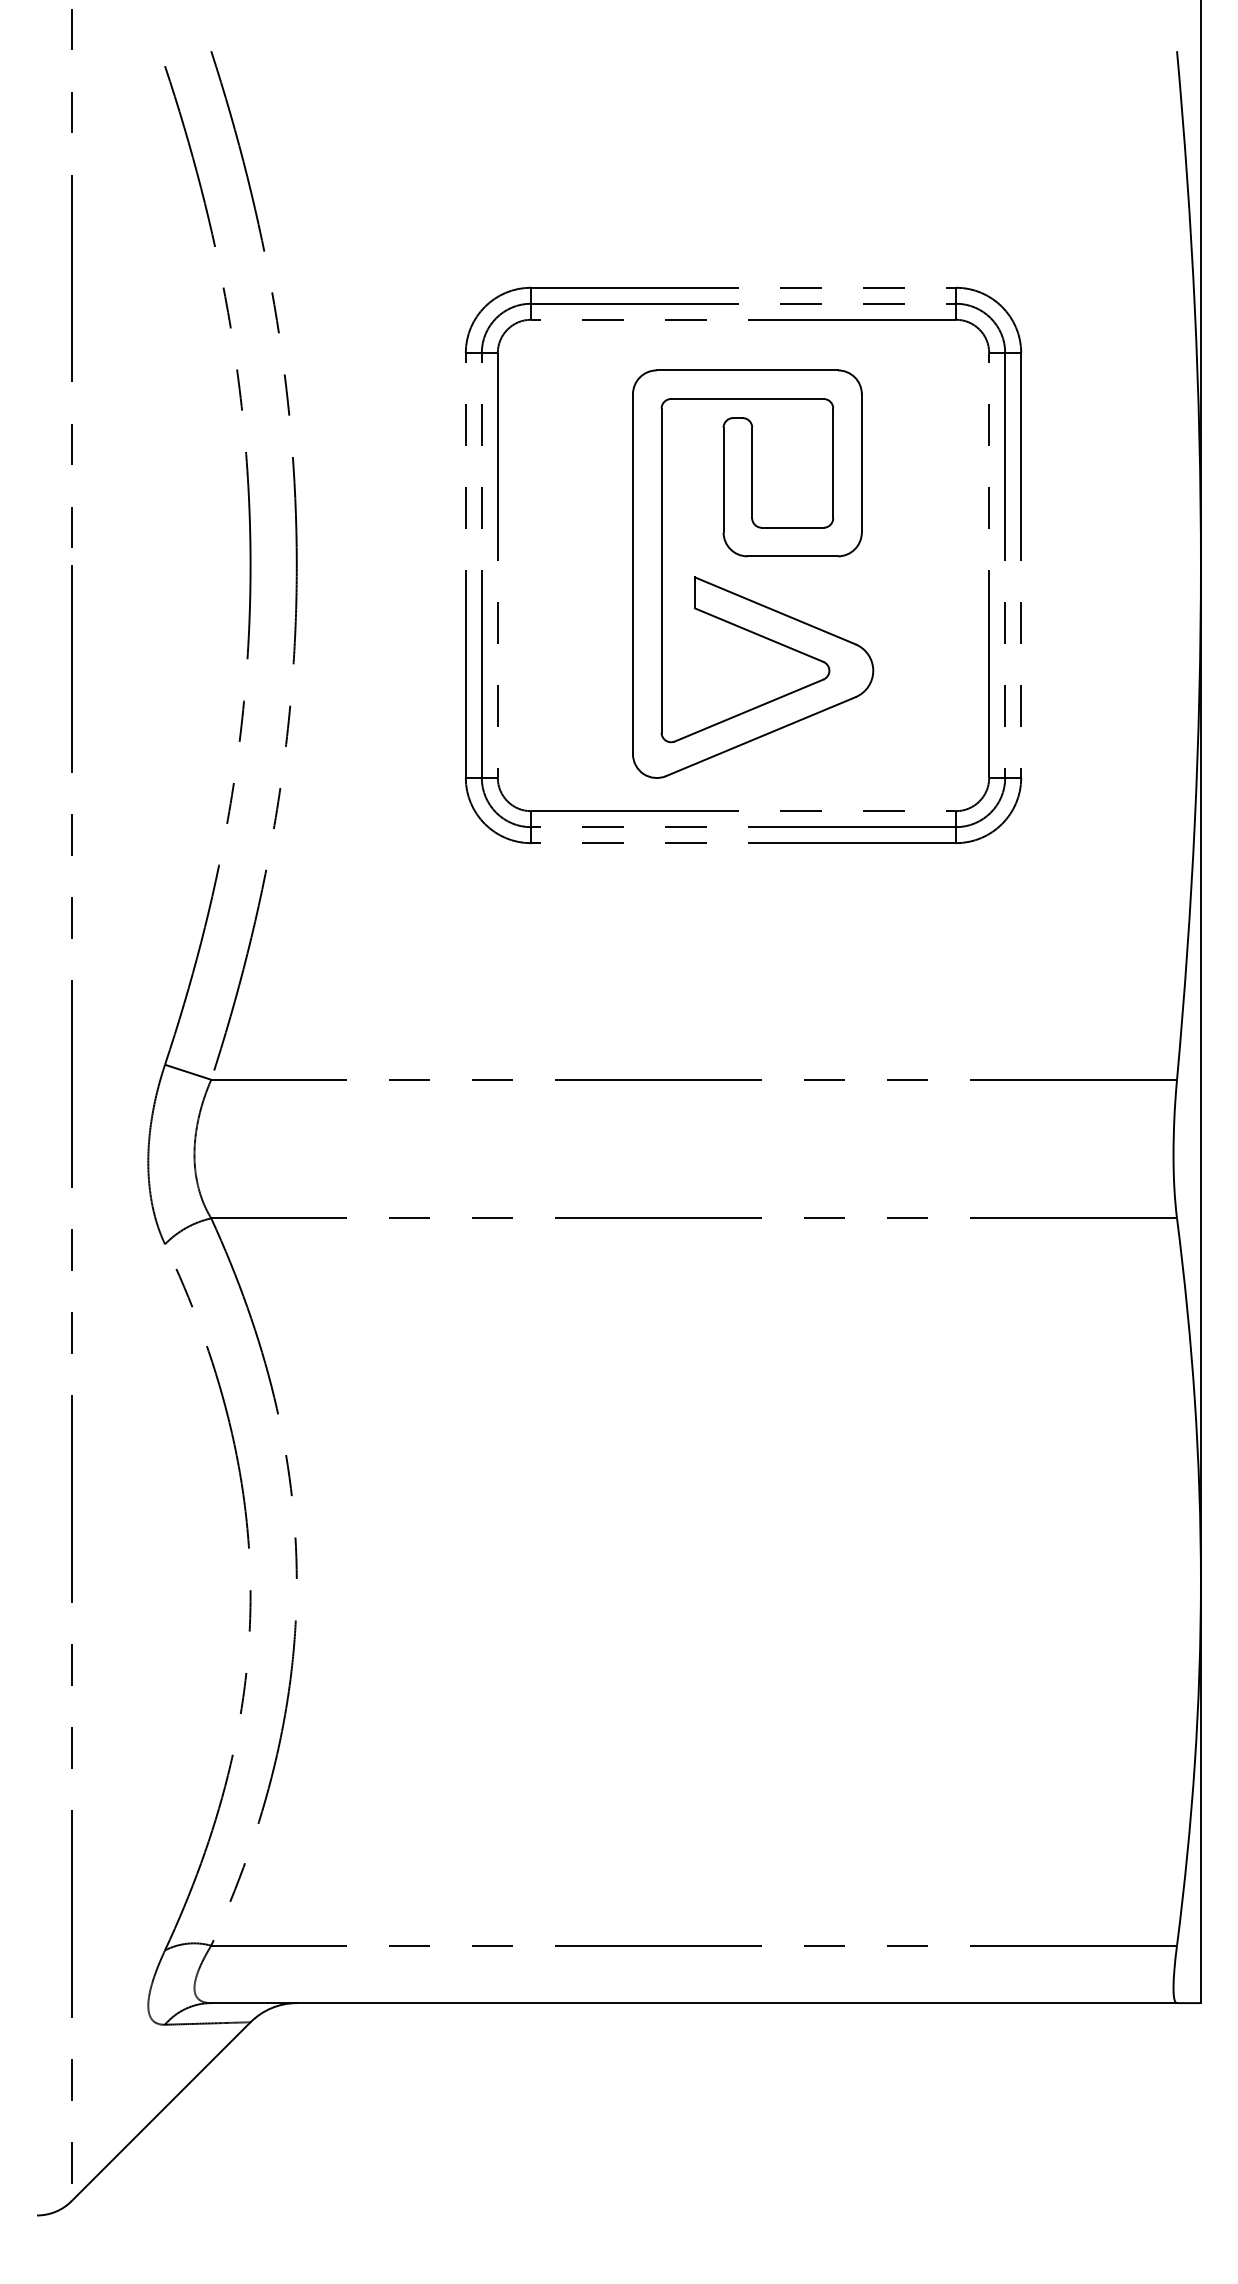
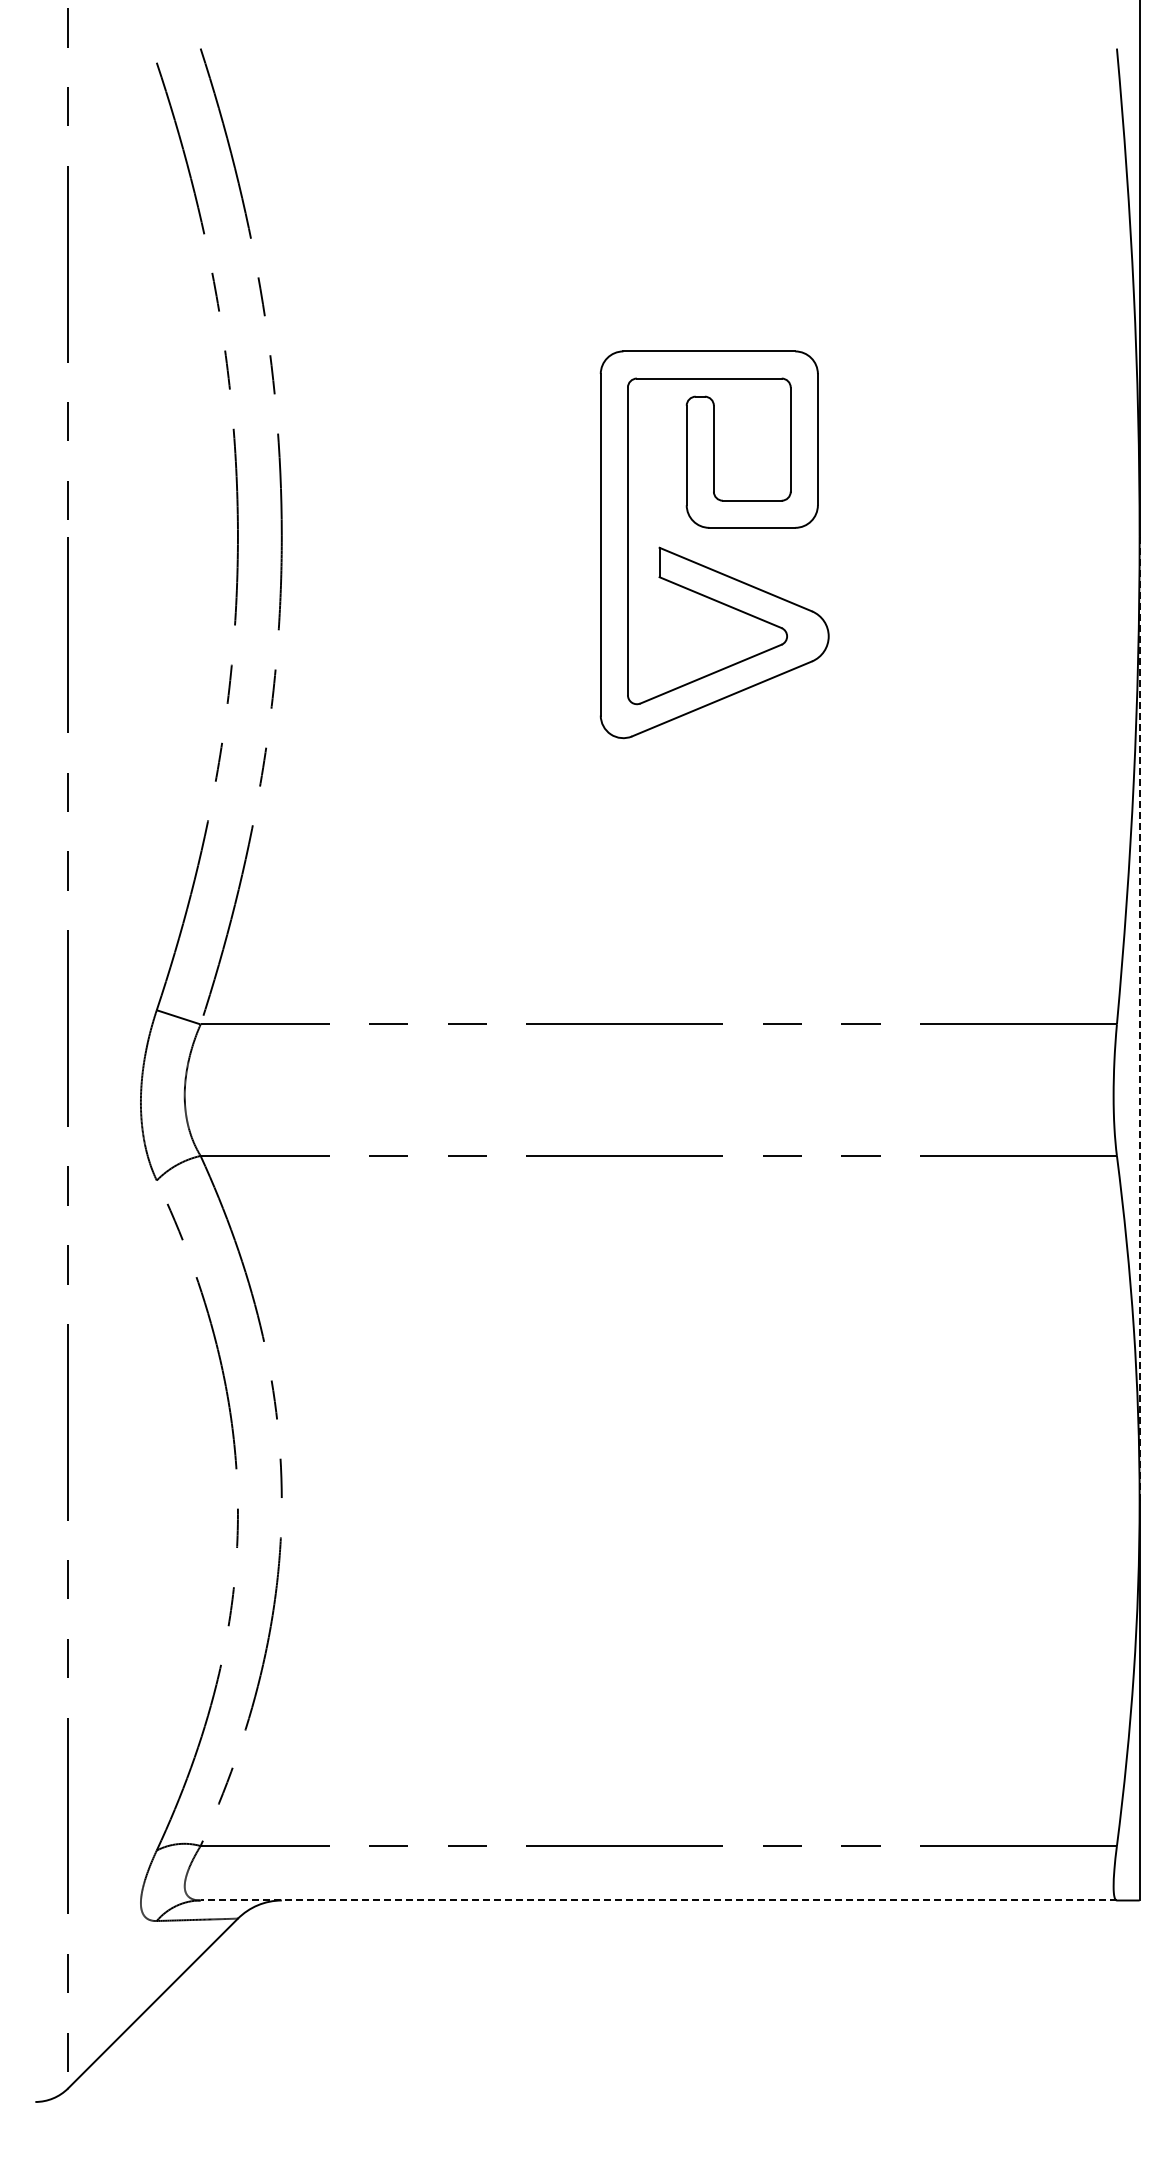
part: (748, 319) -> (710, 303), removed
line: (1200, 1074) -> (1139, 1019), solid -> dashed
line: (693, 2003) -> (658, 1900), solid -> dashed

